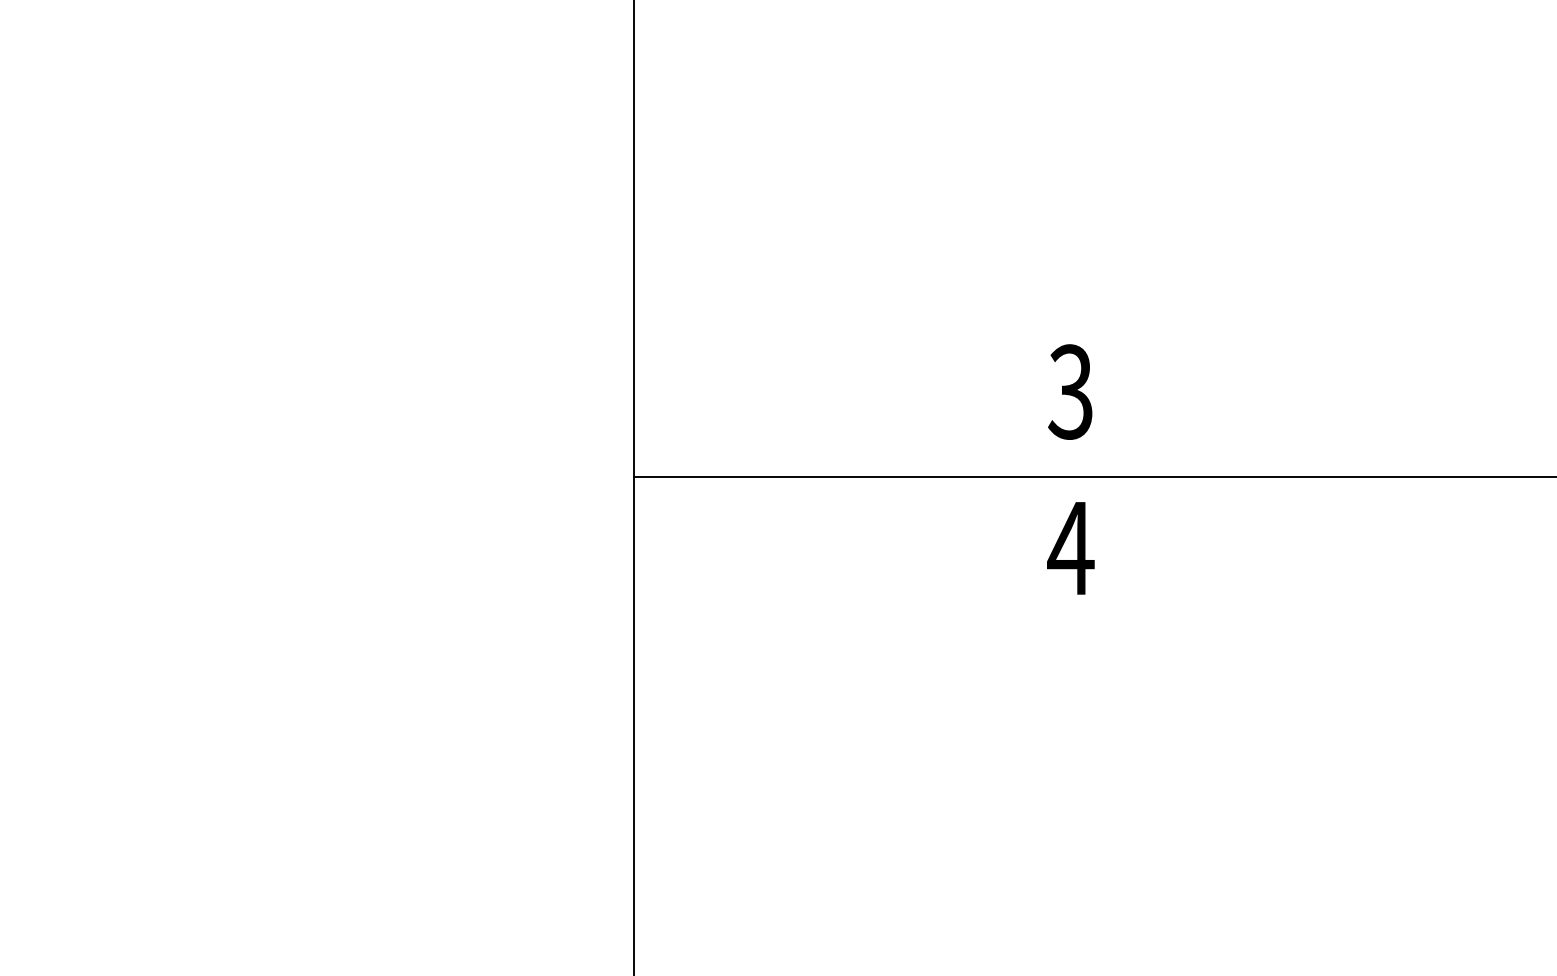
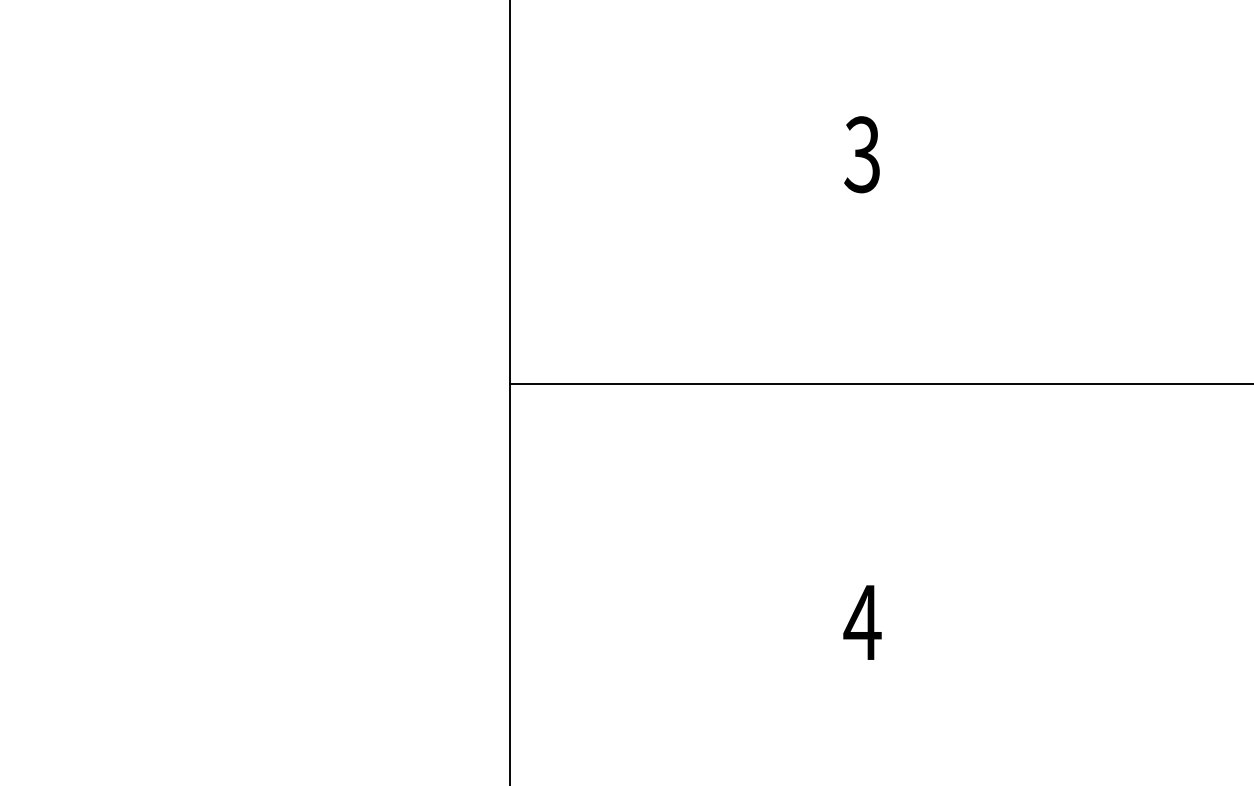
text: (1069, 391) -> (861, 154), moved
text: (1070, 548) -> (862, 622), moved

